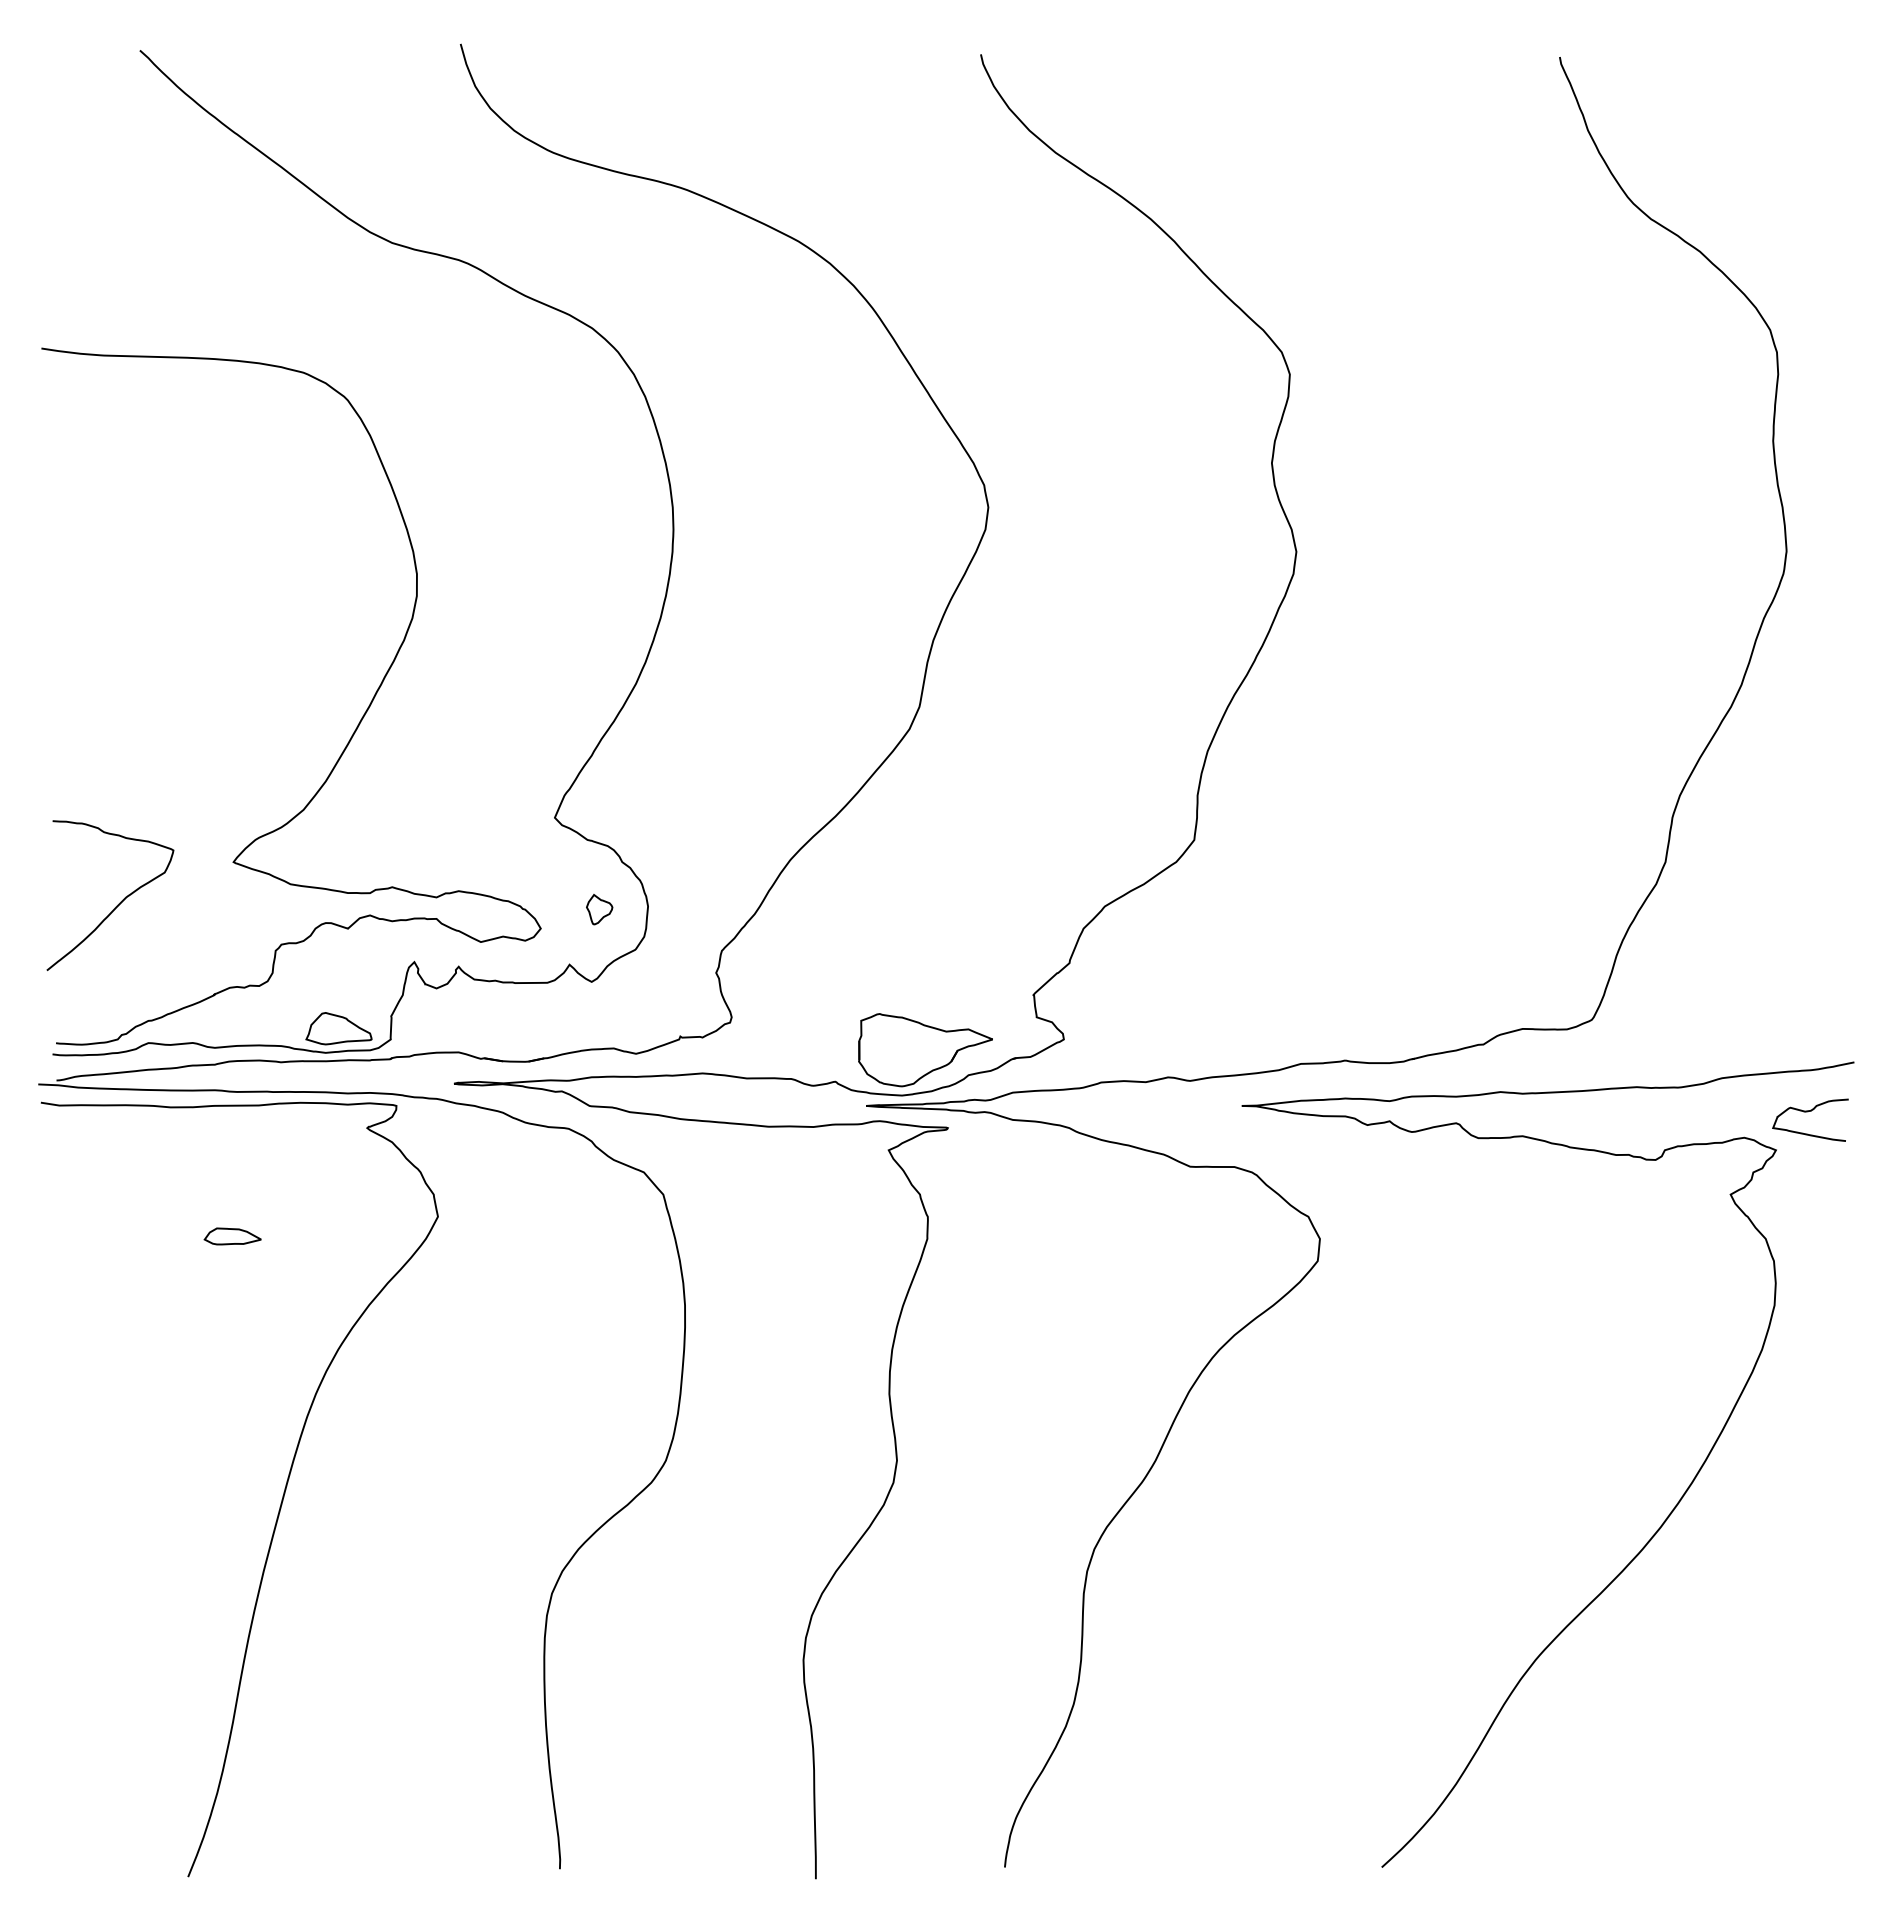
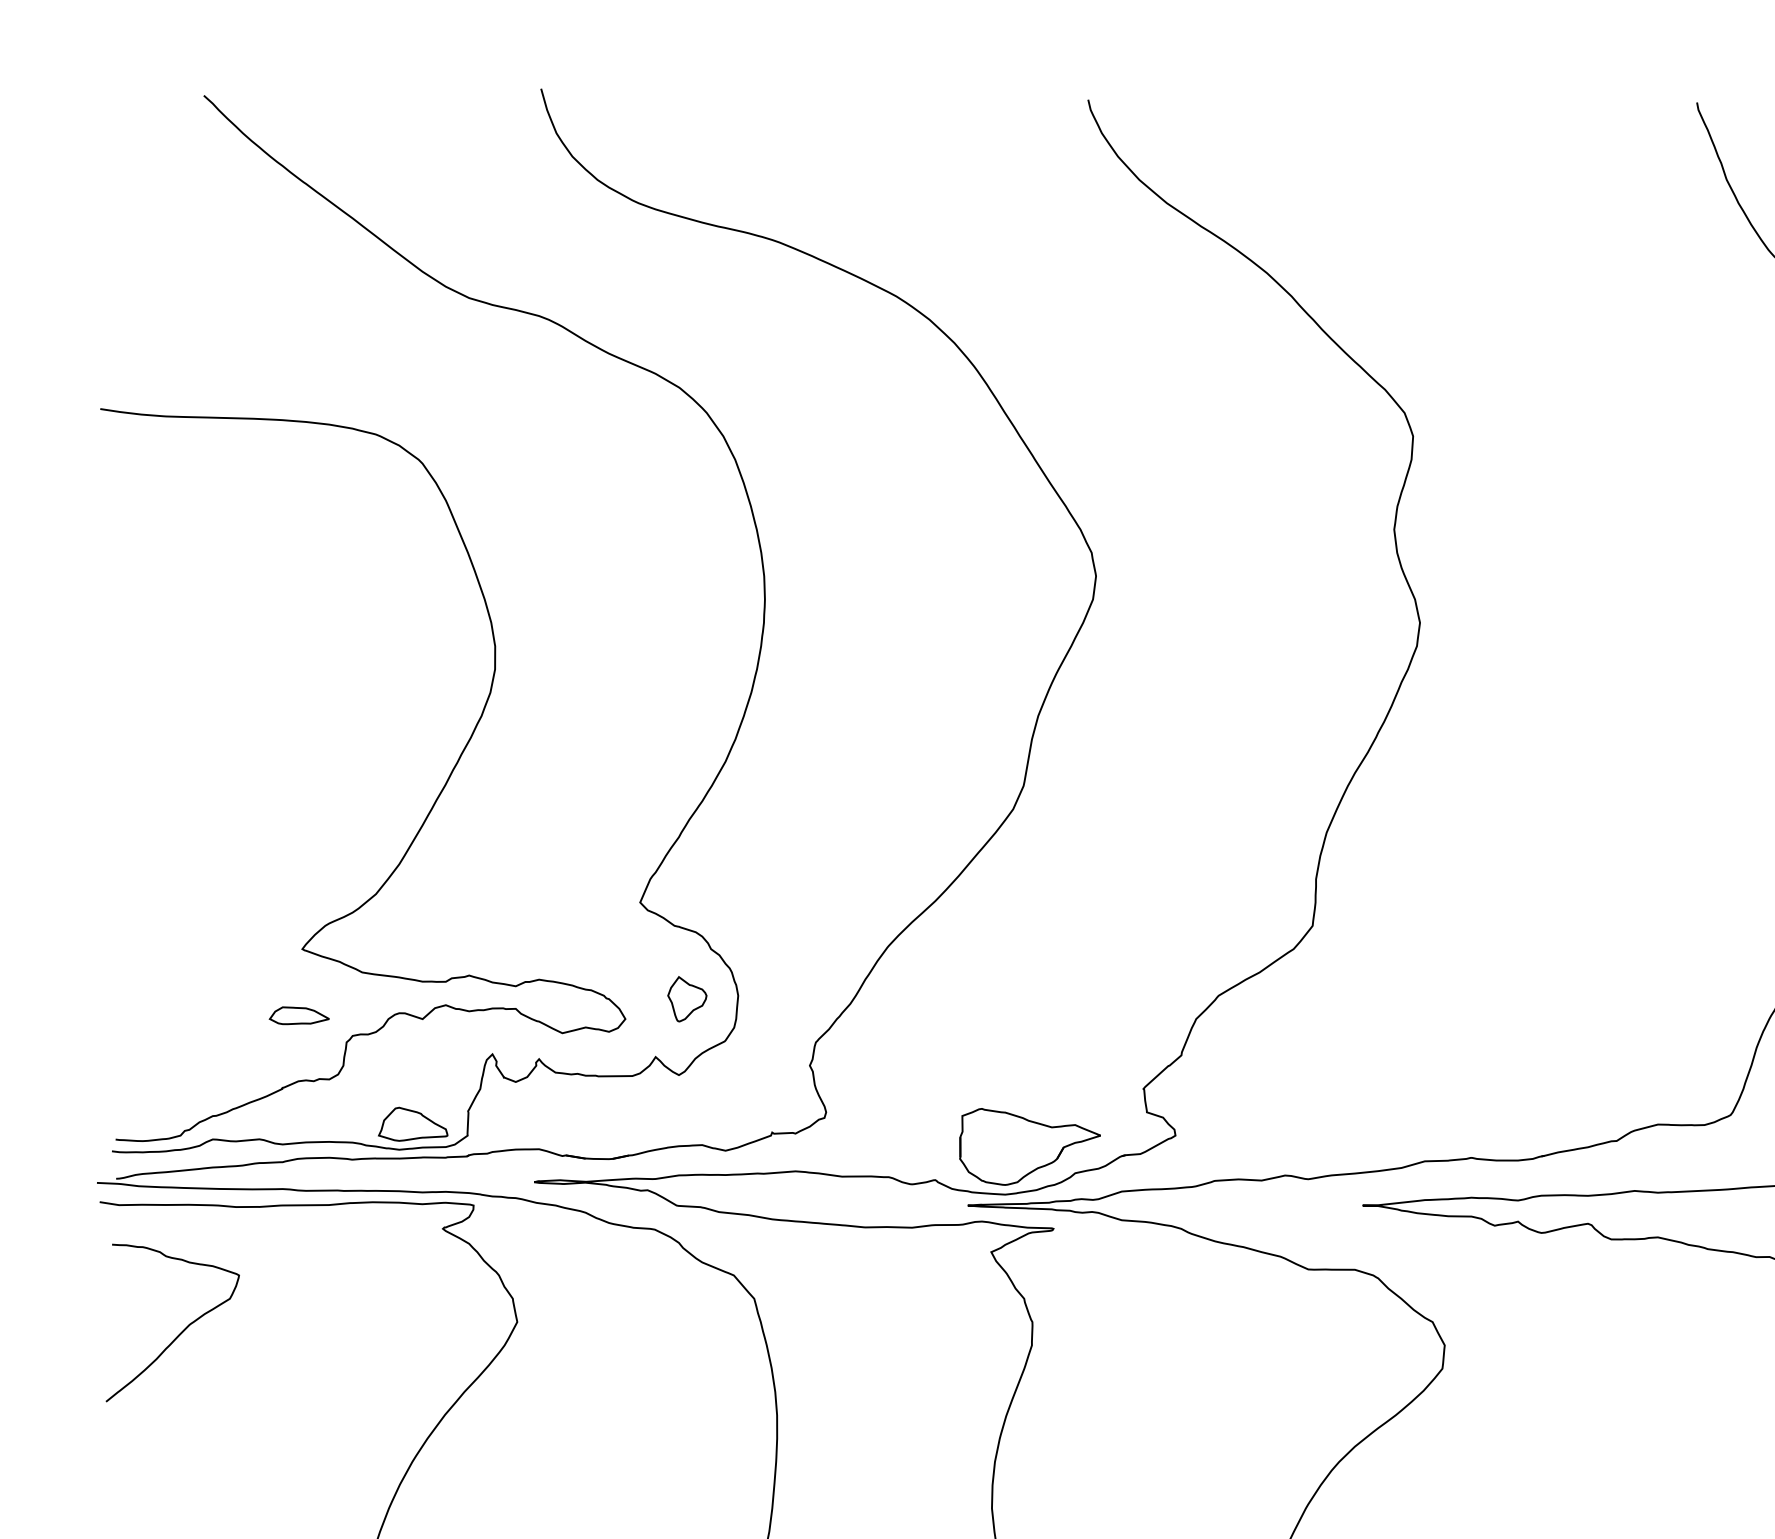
curve: (118, 903) -> (181, 1331), moved
part: (599, 909) -> (687, 998), size x1.43
part: (232, 1236) -> (299, 1015), moved

